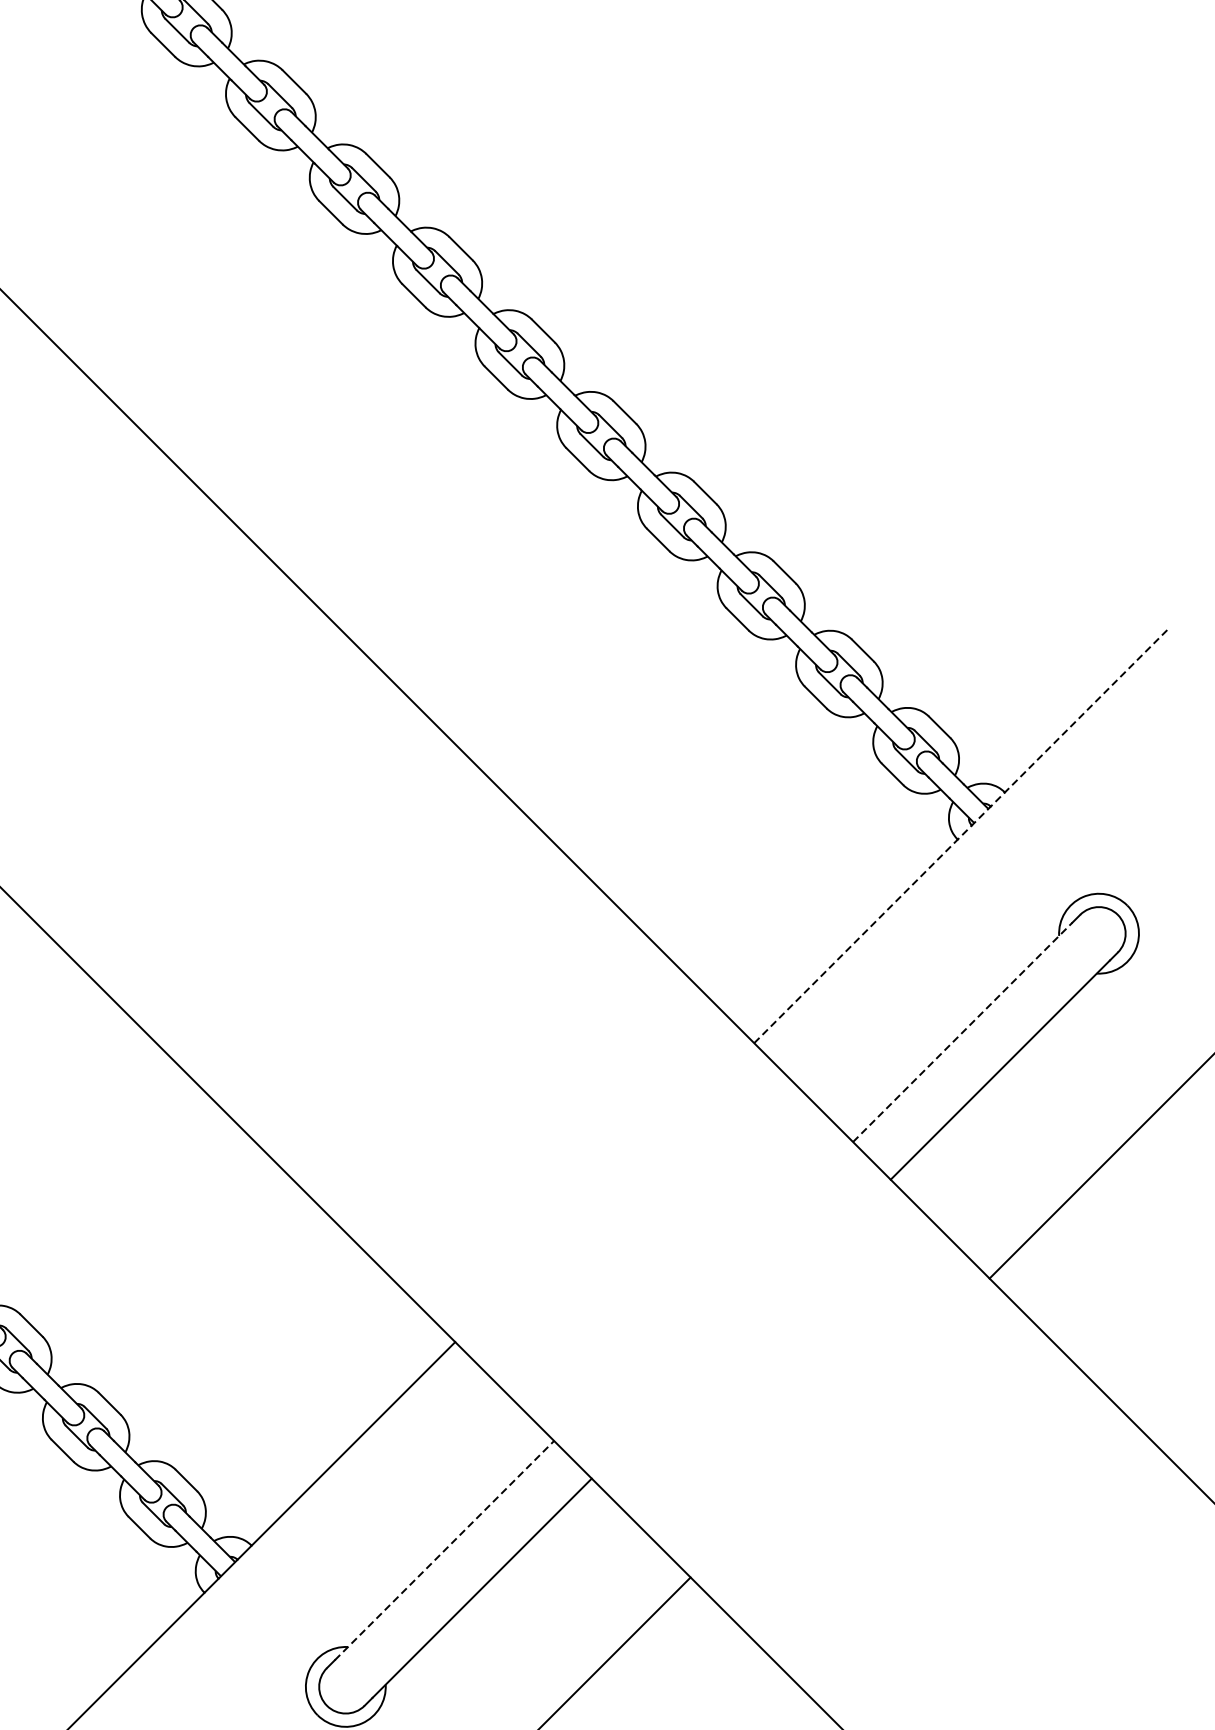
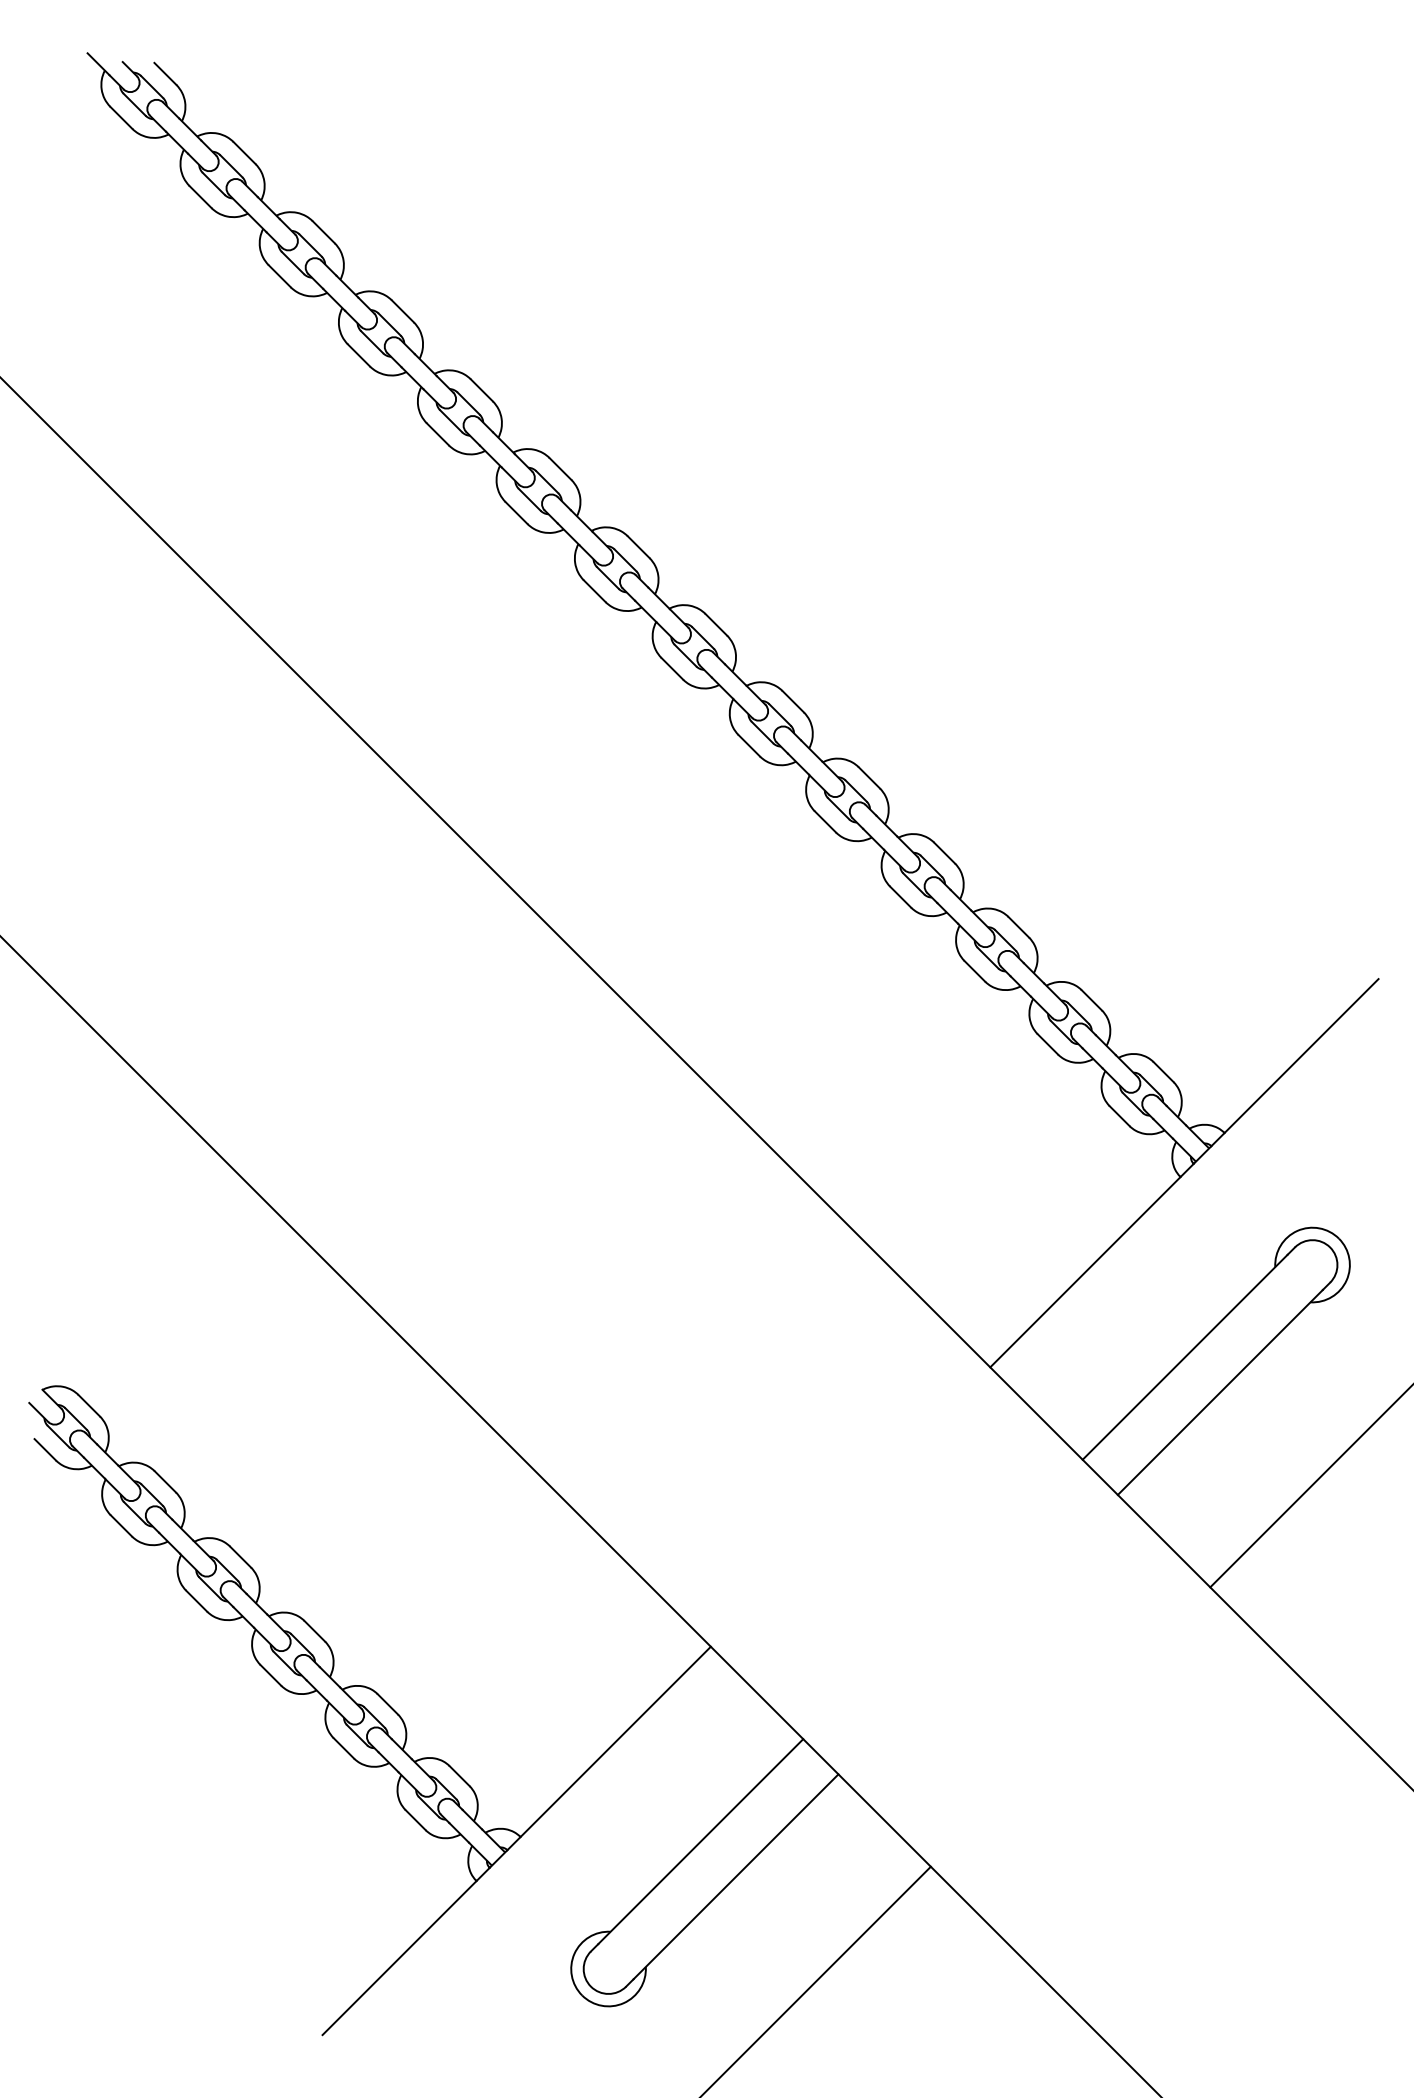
line: (962, 835) -> (1184, 1173), dashed -> solid
line: (963, 1032) -> (1185, 1357), dashed -> solid
line: (444, 1550) -> (700, 1841), dashed -> solid

